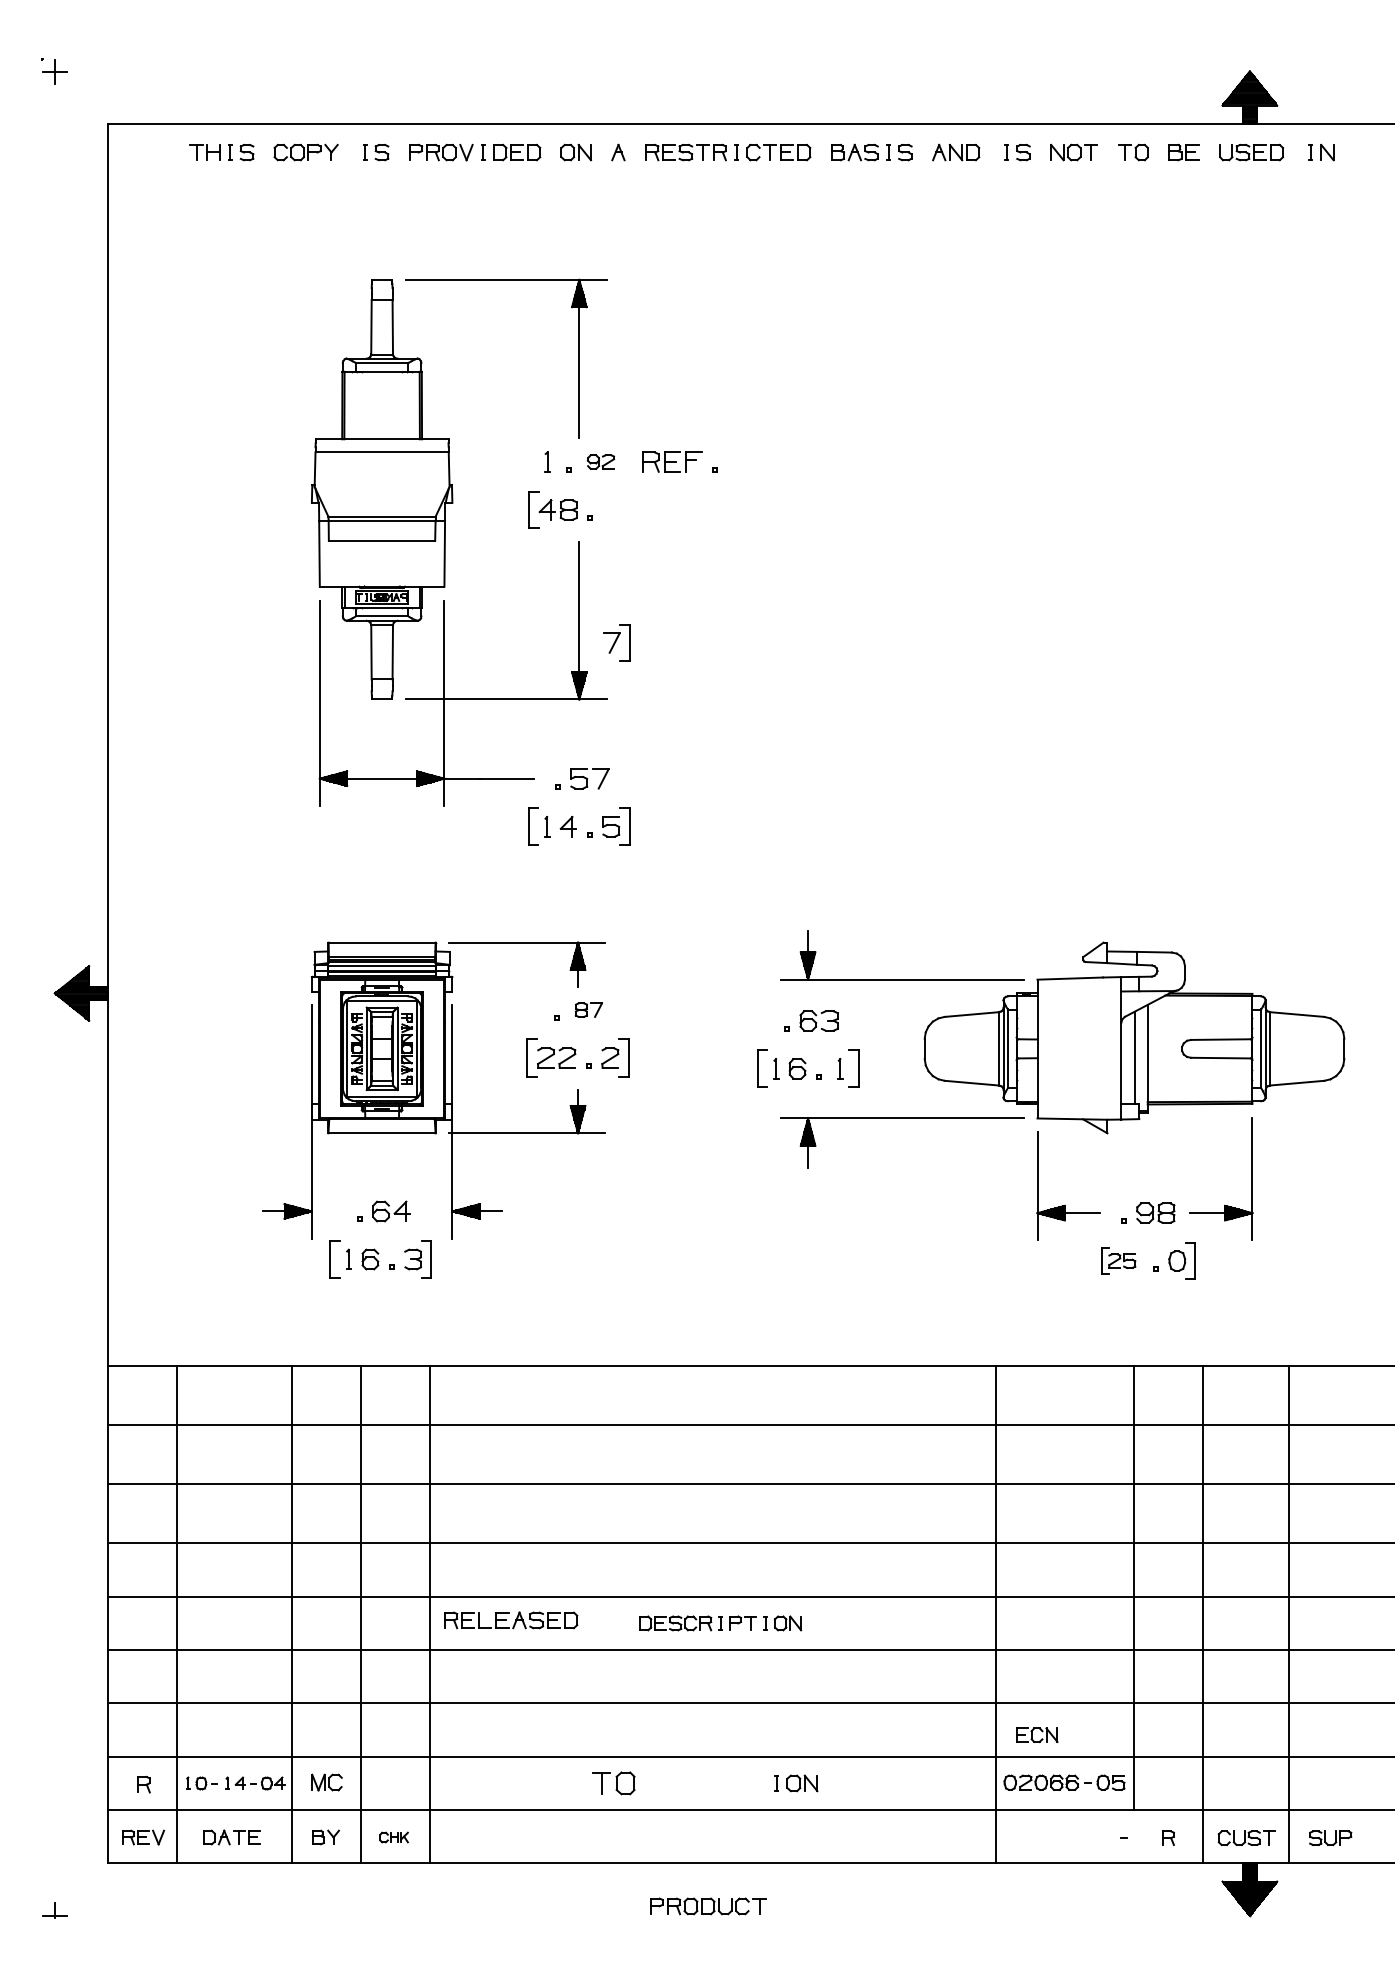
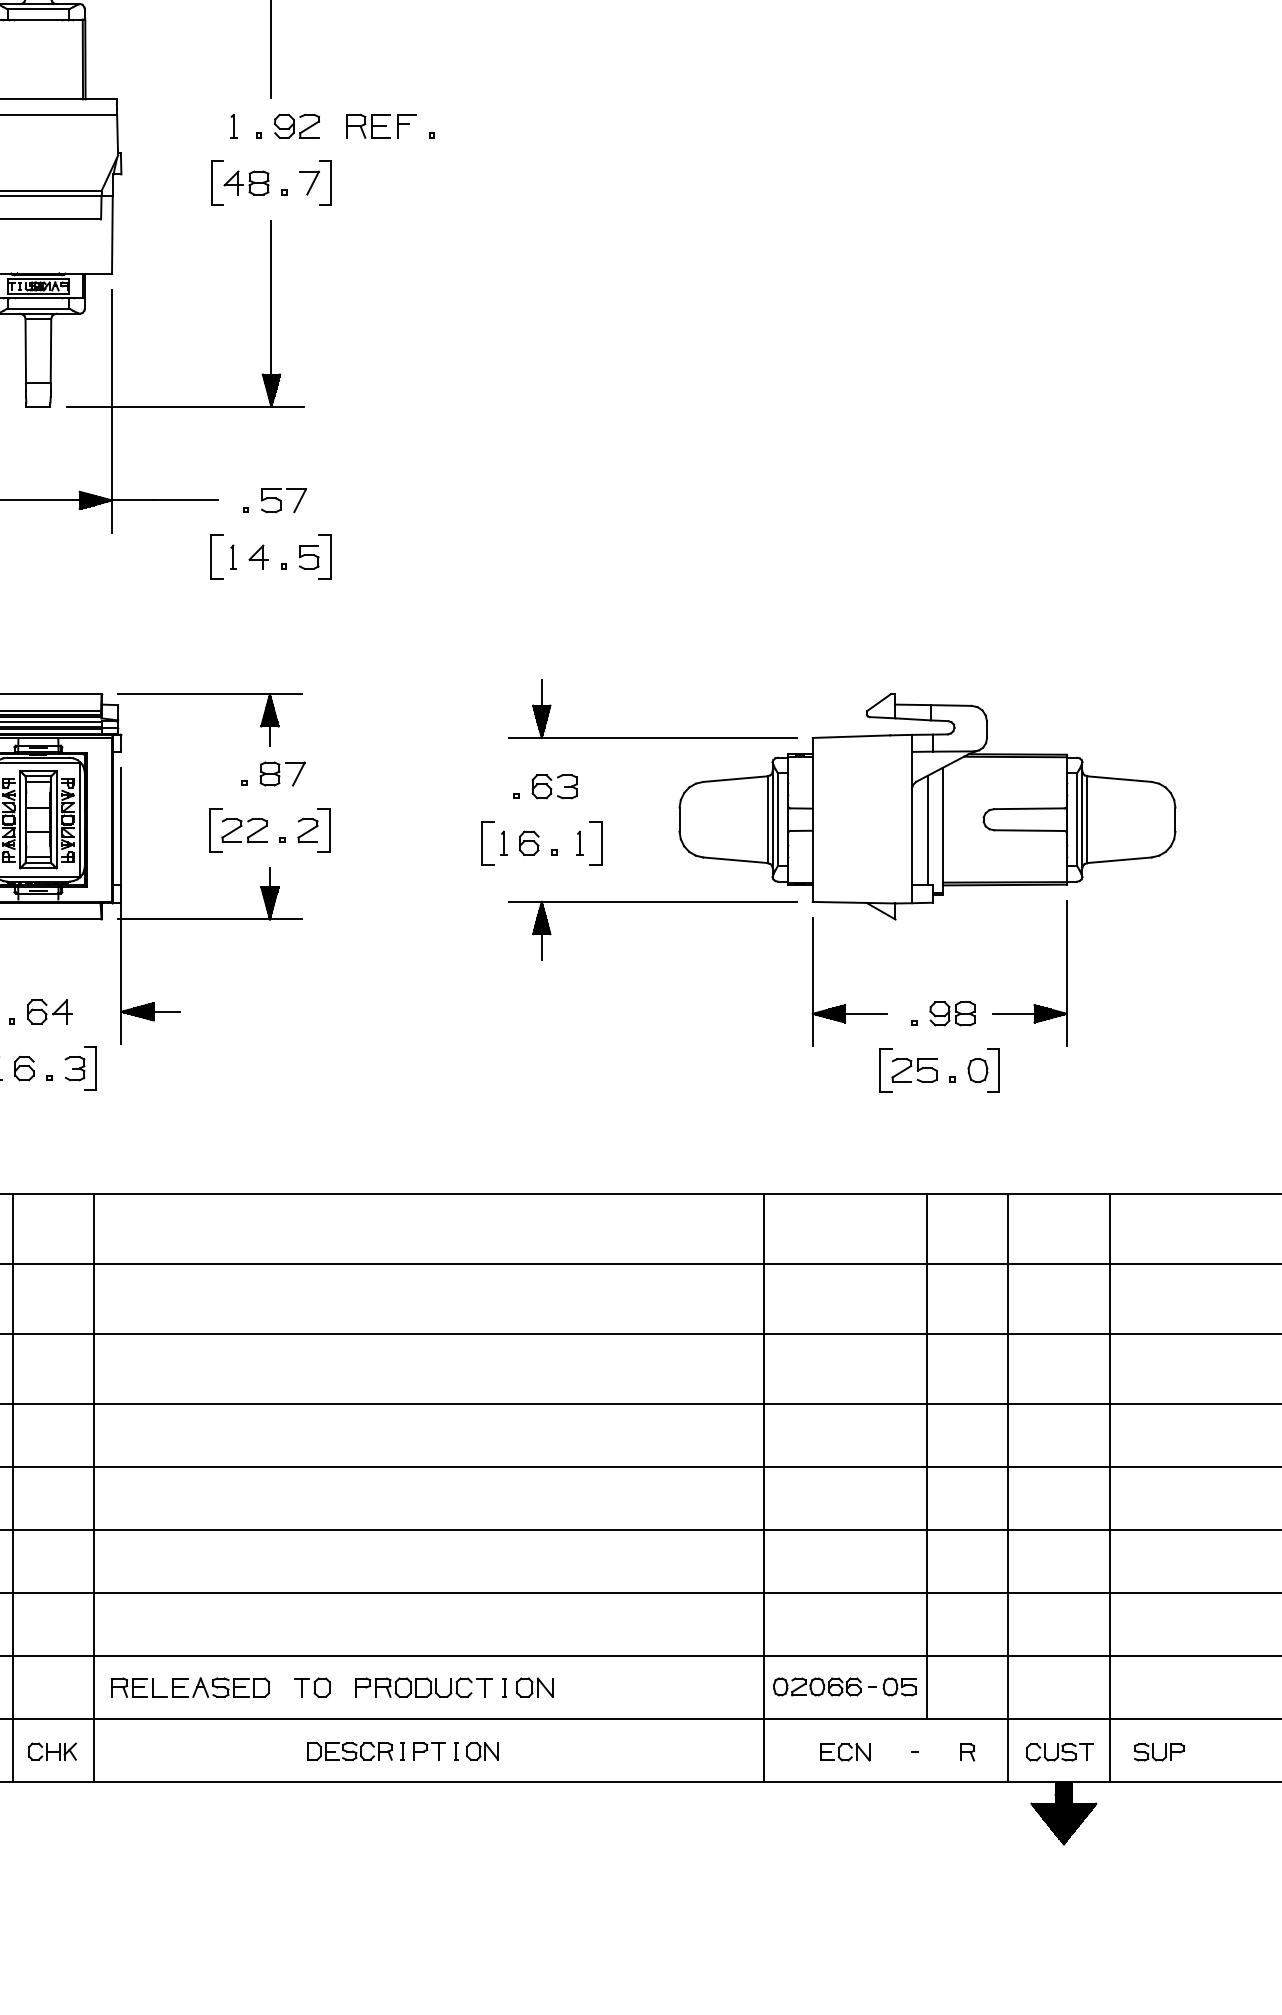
part: (600, 461) -> (296, 125), size x1.43
part: (616, 642) -> (315, 182), moved
part: (588, 1009) -> (282, 773), size x1.43
part: (1118, 1260) -> (908, 1069), size x1.43
part: (511, 1620) -> (191, 1687), moved
part: (720, 1623) -> (402, 1751), moved
part: (1037, 1734) -> (845, 1751), moved
part: (613, 1783) -> (311, 1687), size x0.71
part: (393, 1837) -> (51, 1751), size x1.43
part: (708, 1906) -> (424, 1687), moved

